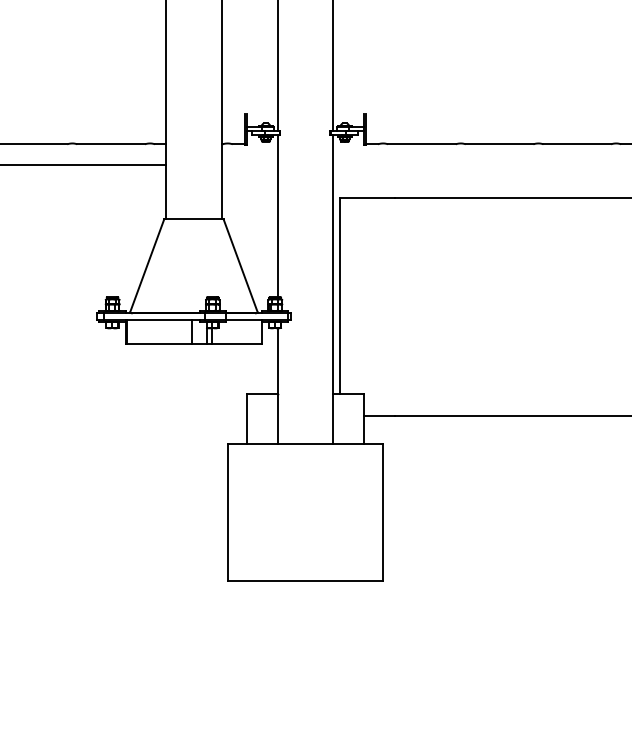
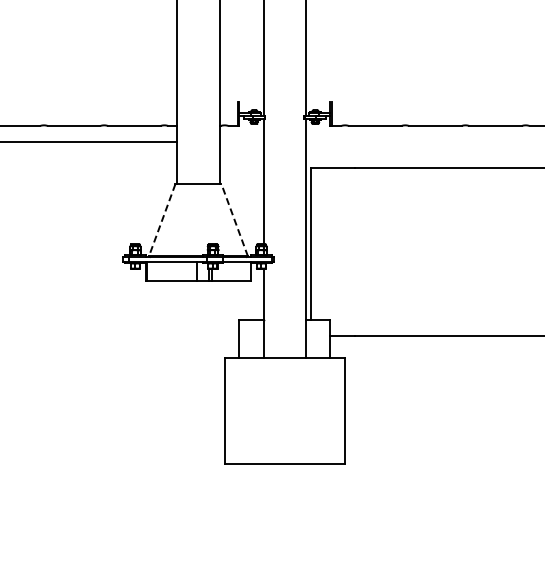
line: (240, 264) -> (234, 219), solid -> dashed
line: (147, 266) -> (162, 220), solid -> dashed

